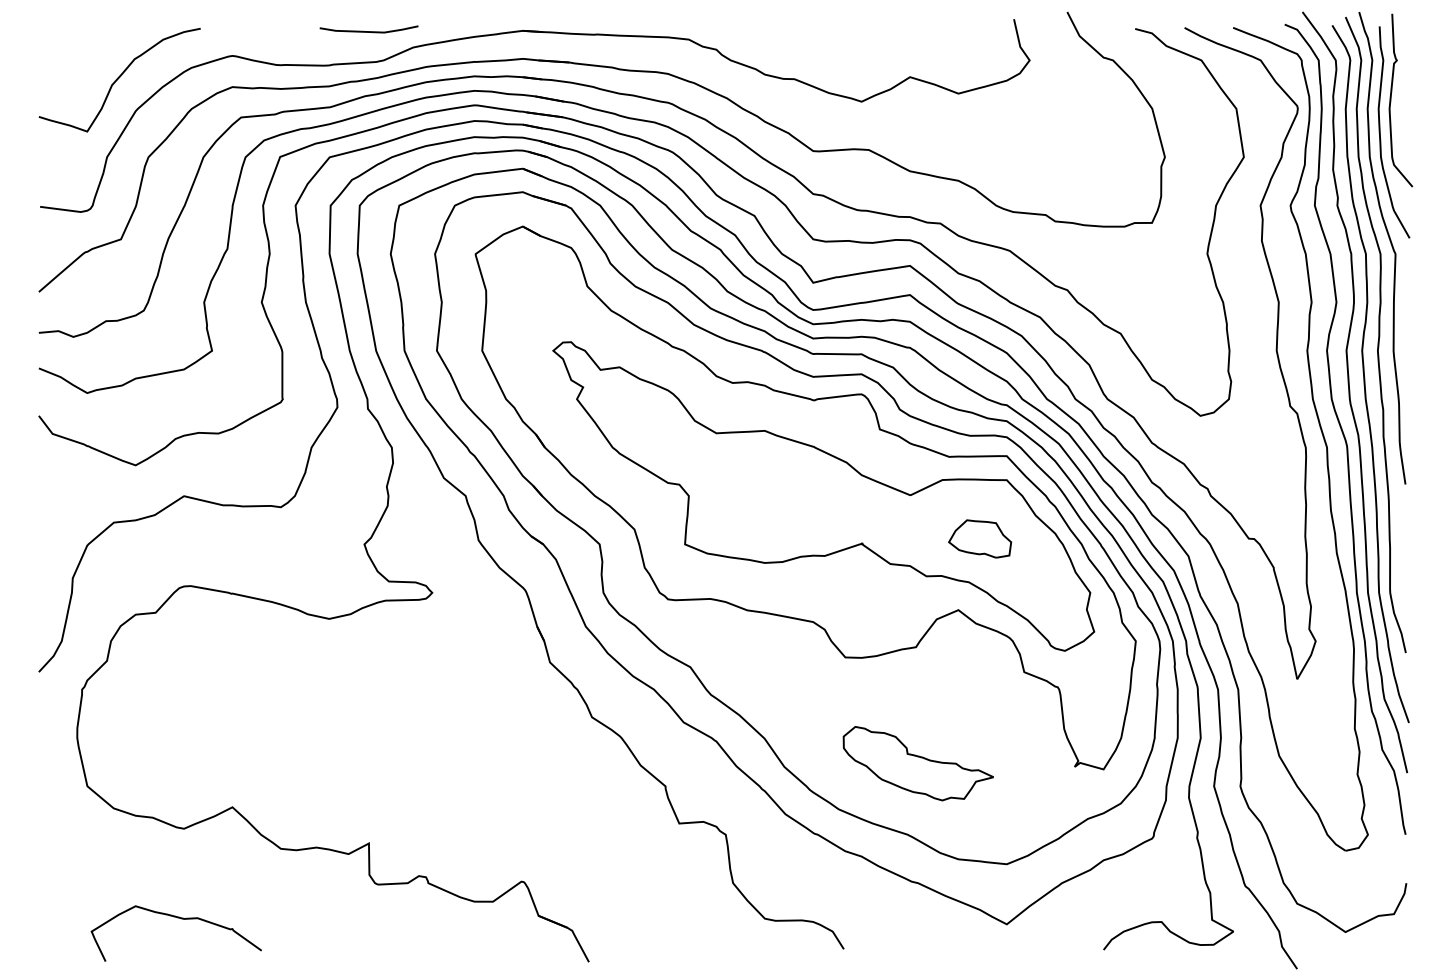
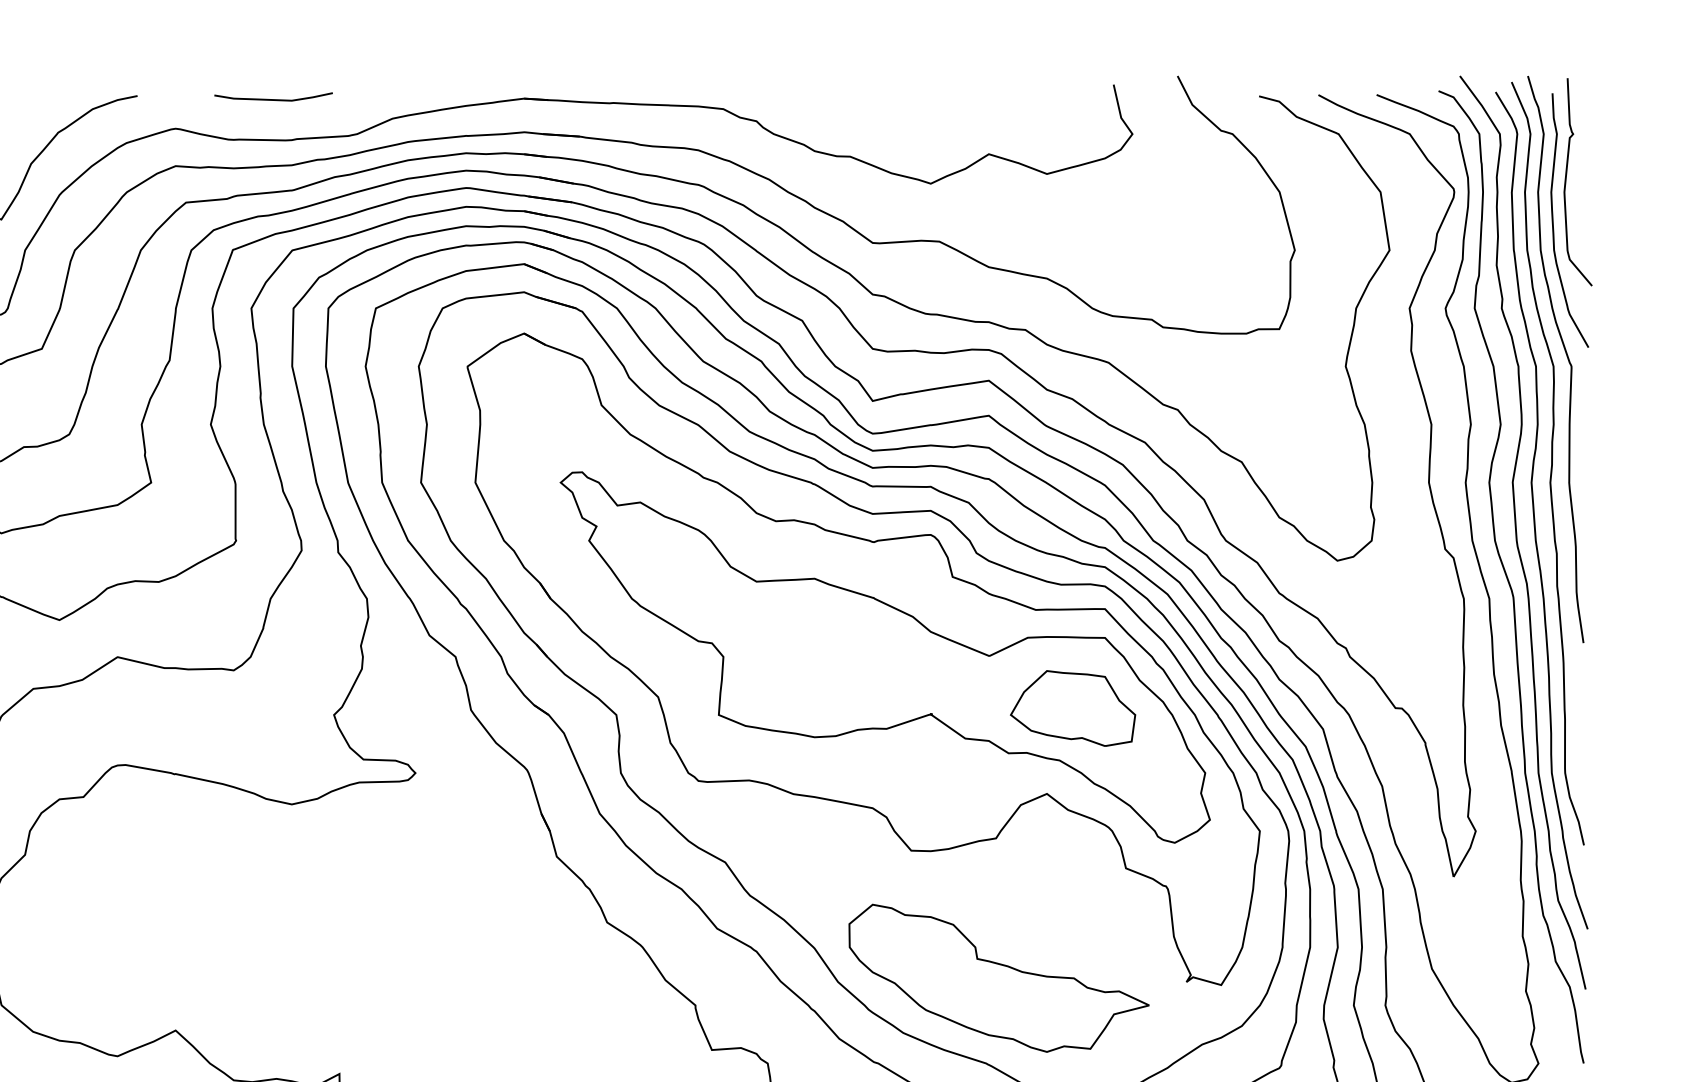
curve: (368, 31) -> (272, 99), moved
part: (979, 538) -> (1072, 707), size x1.67
part: (918, 763) -> (999, 977), size x1.67

